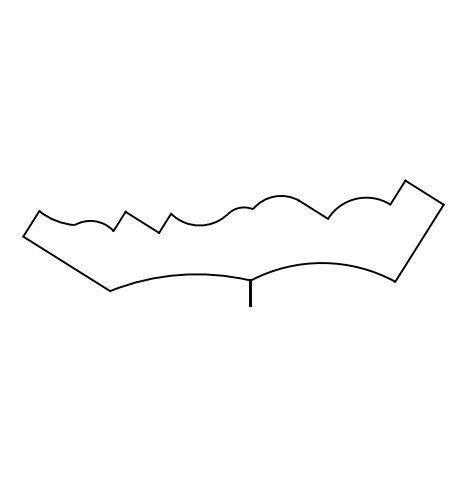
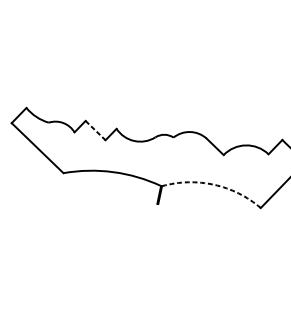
line: (142, 222) -> (95, 130), solid -> dashed
arc: (323, 263) -> (214, 185), solid -> dashed

